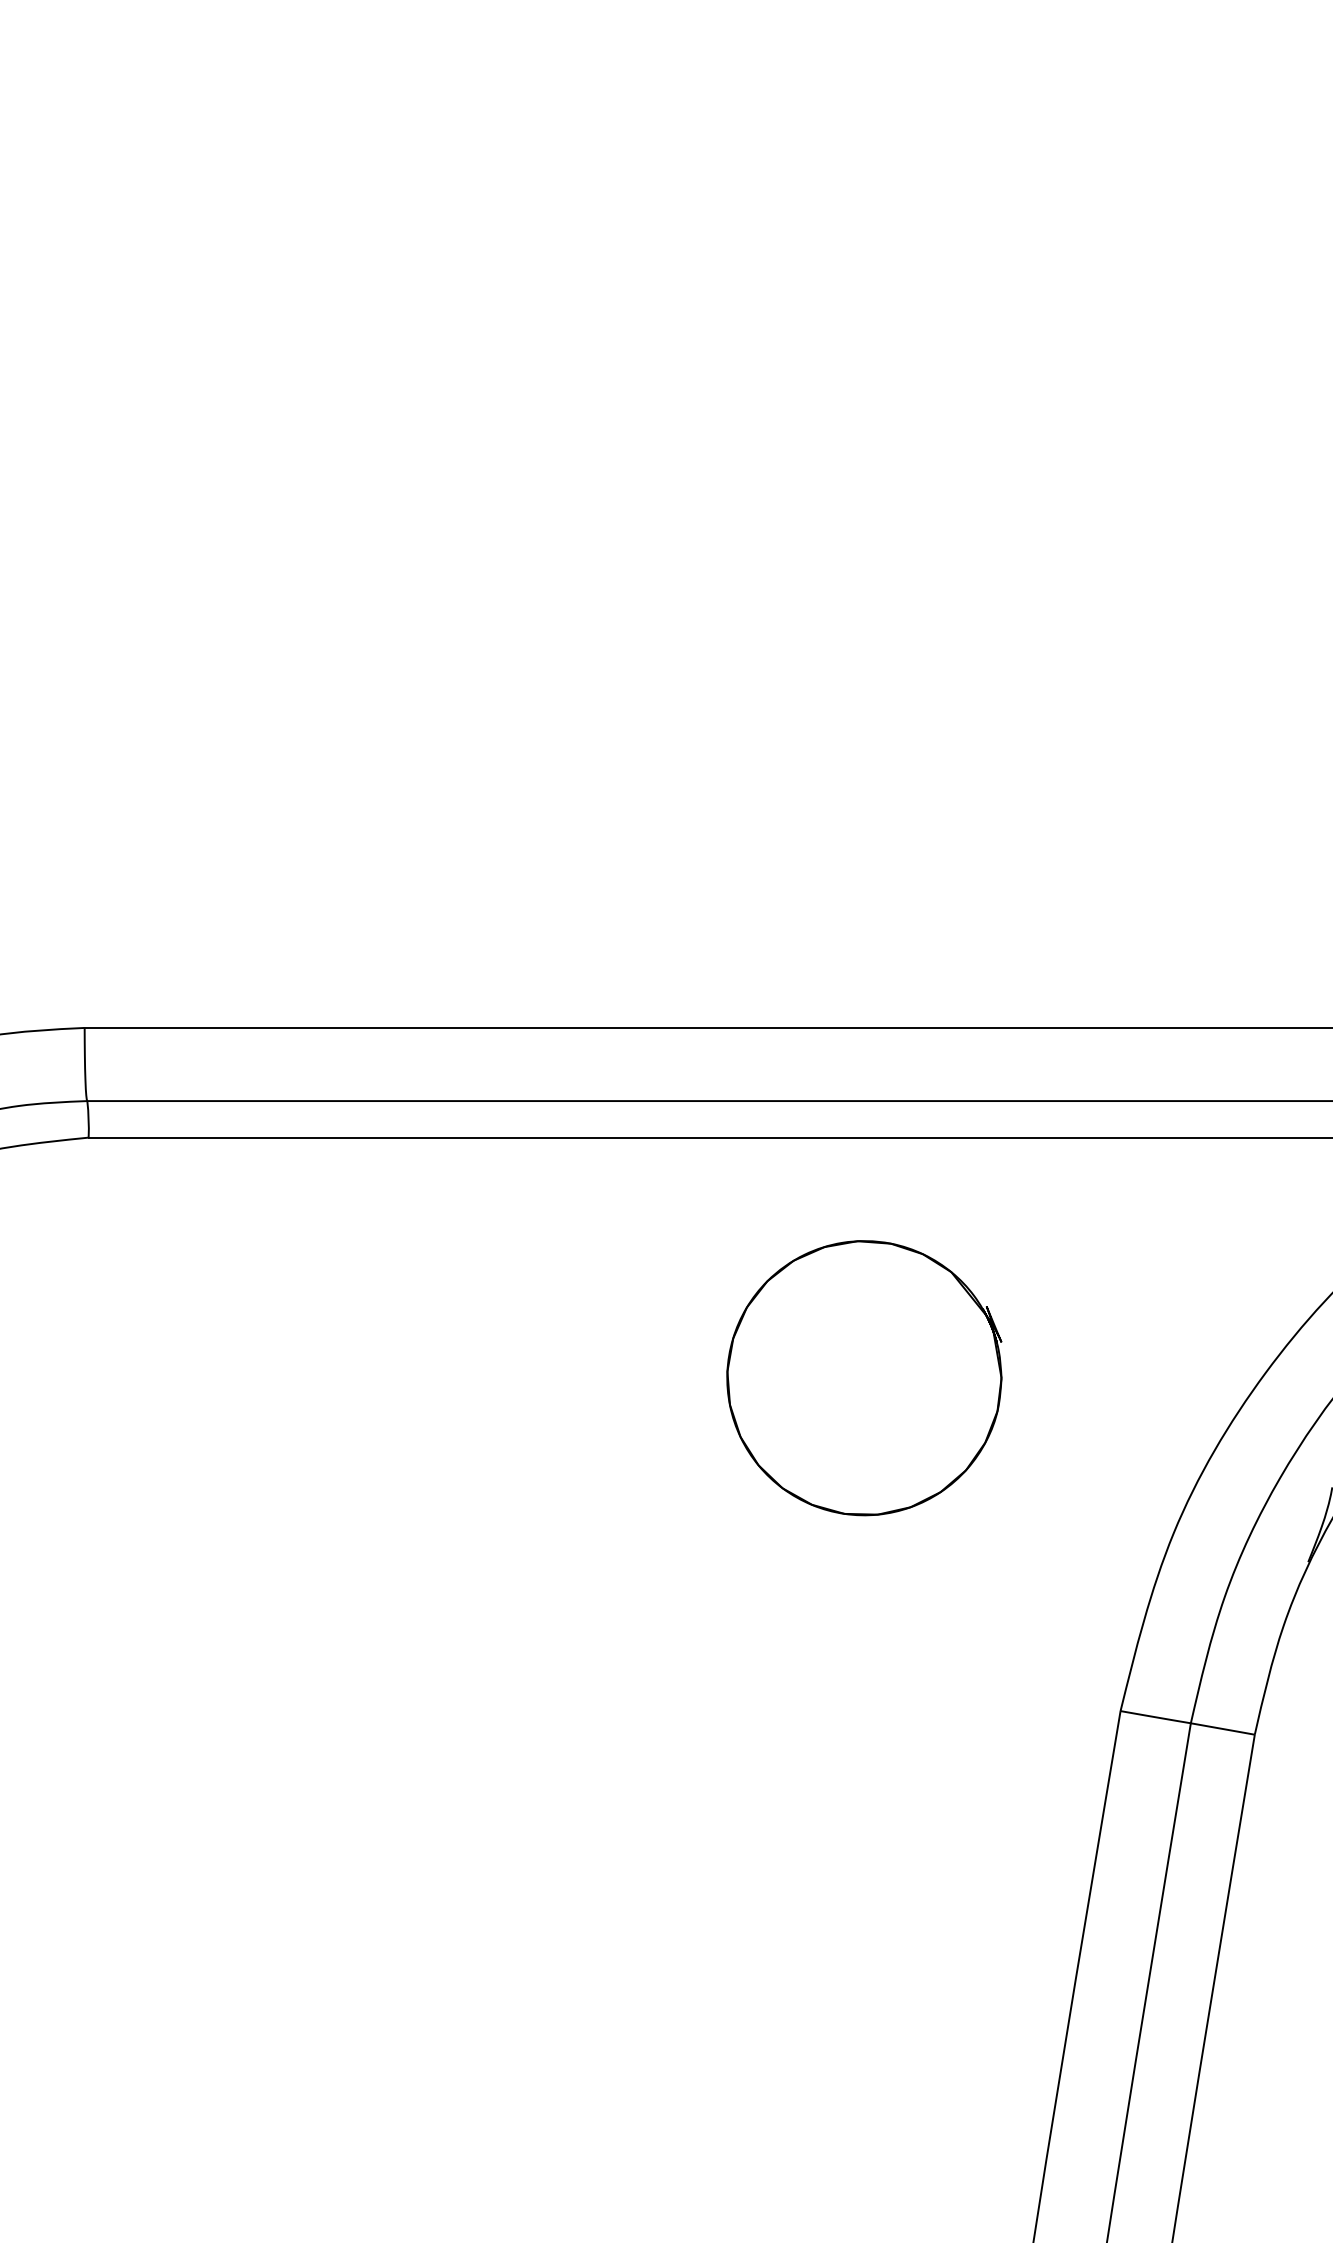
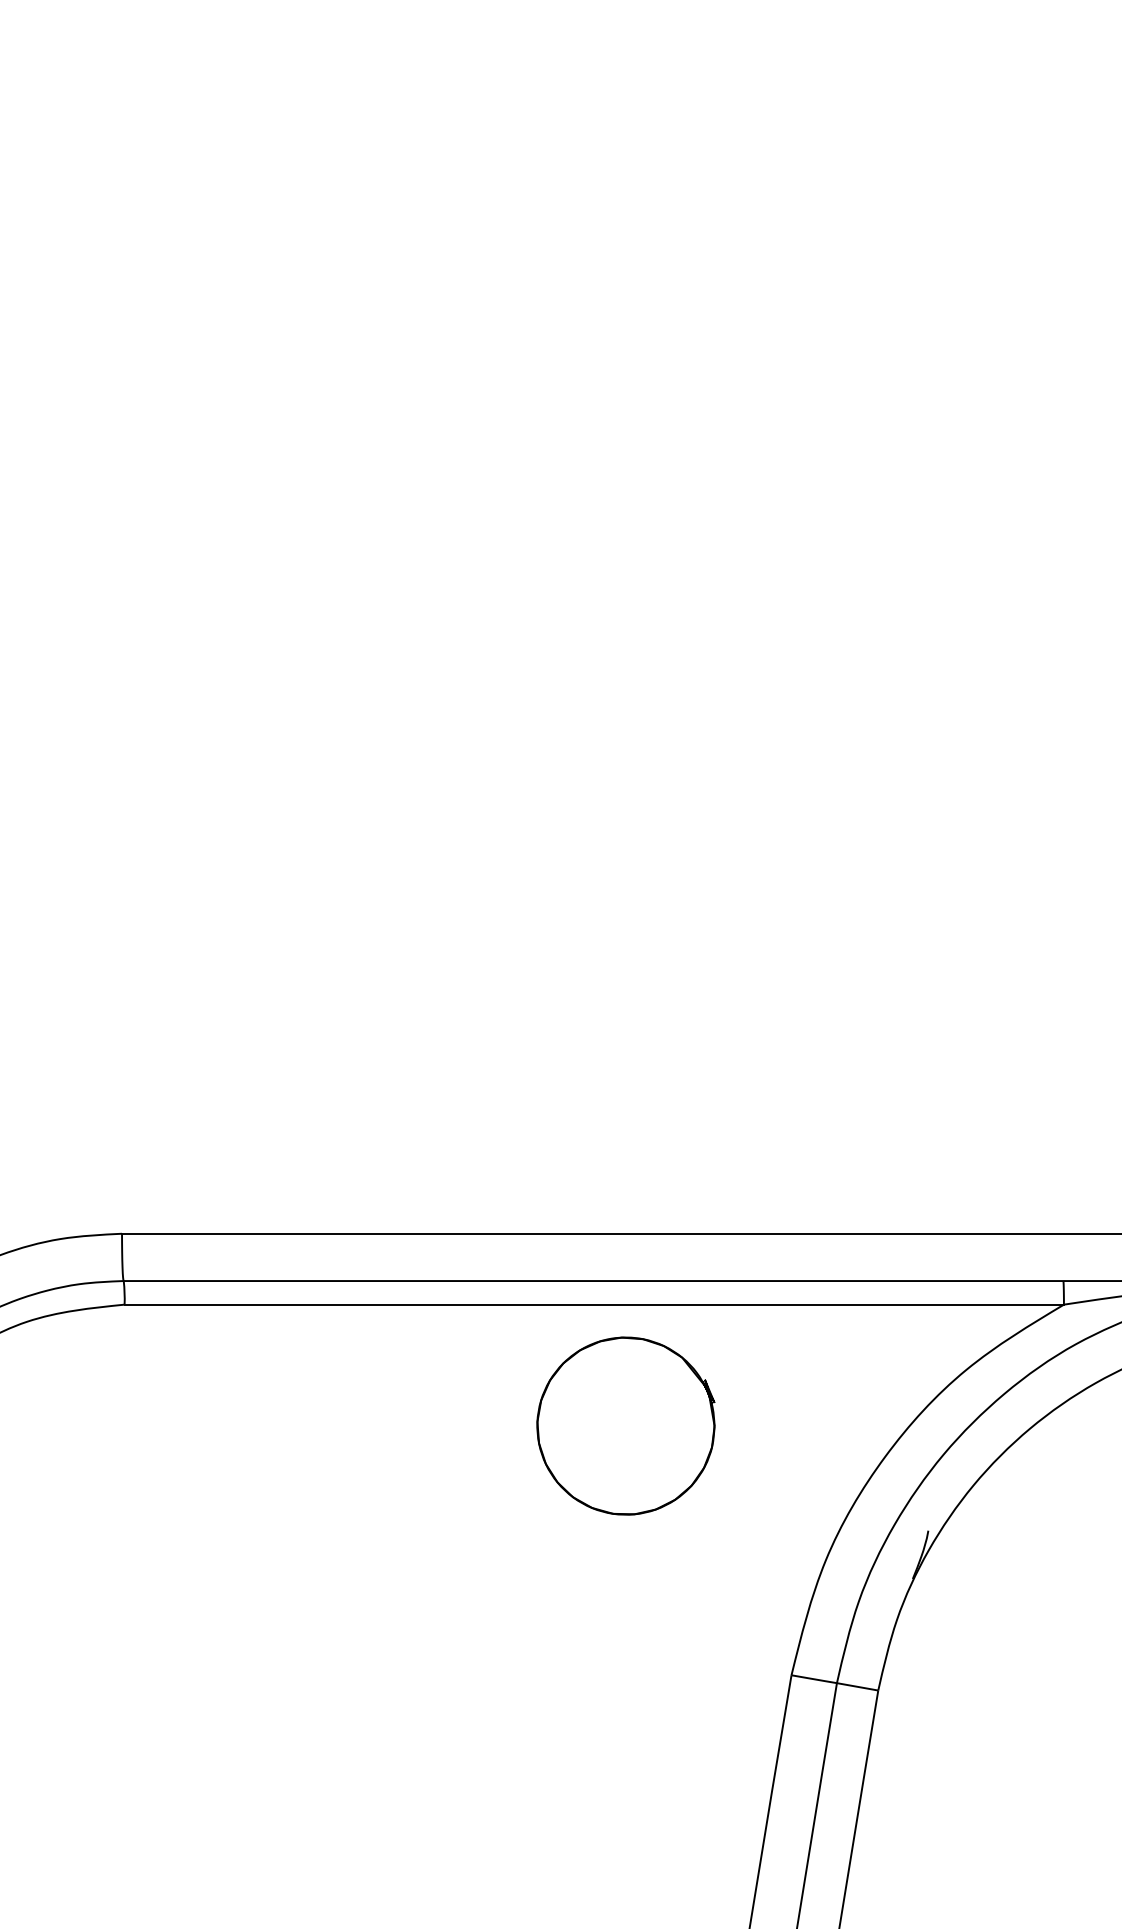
part: (863, 1377) -> (625, 1425), moved

